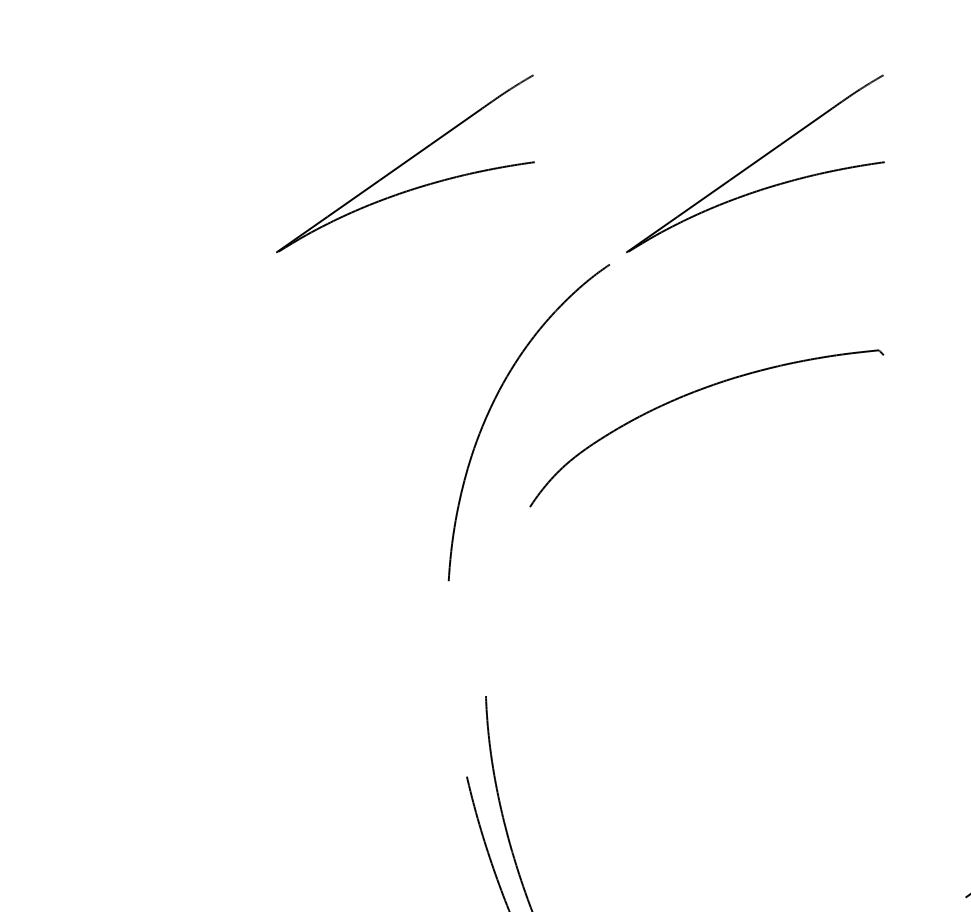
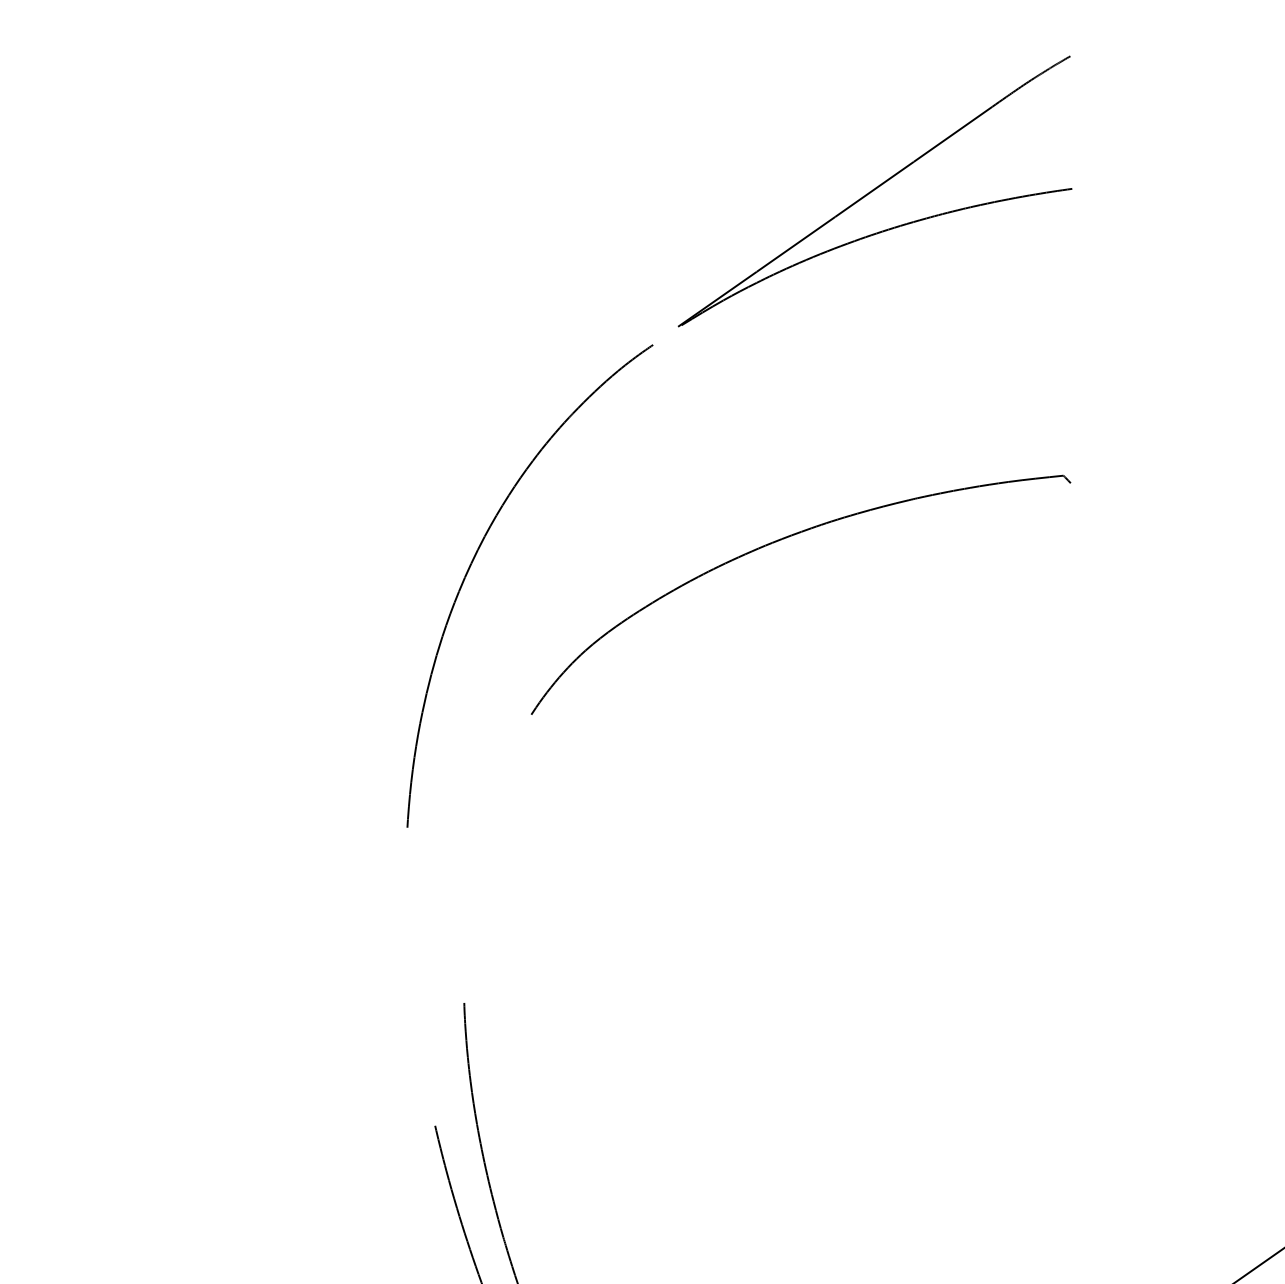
part: (405, 163) -> (341, 190), removed

